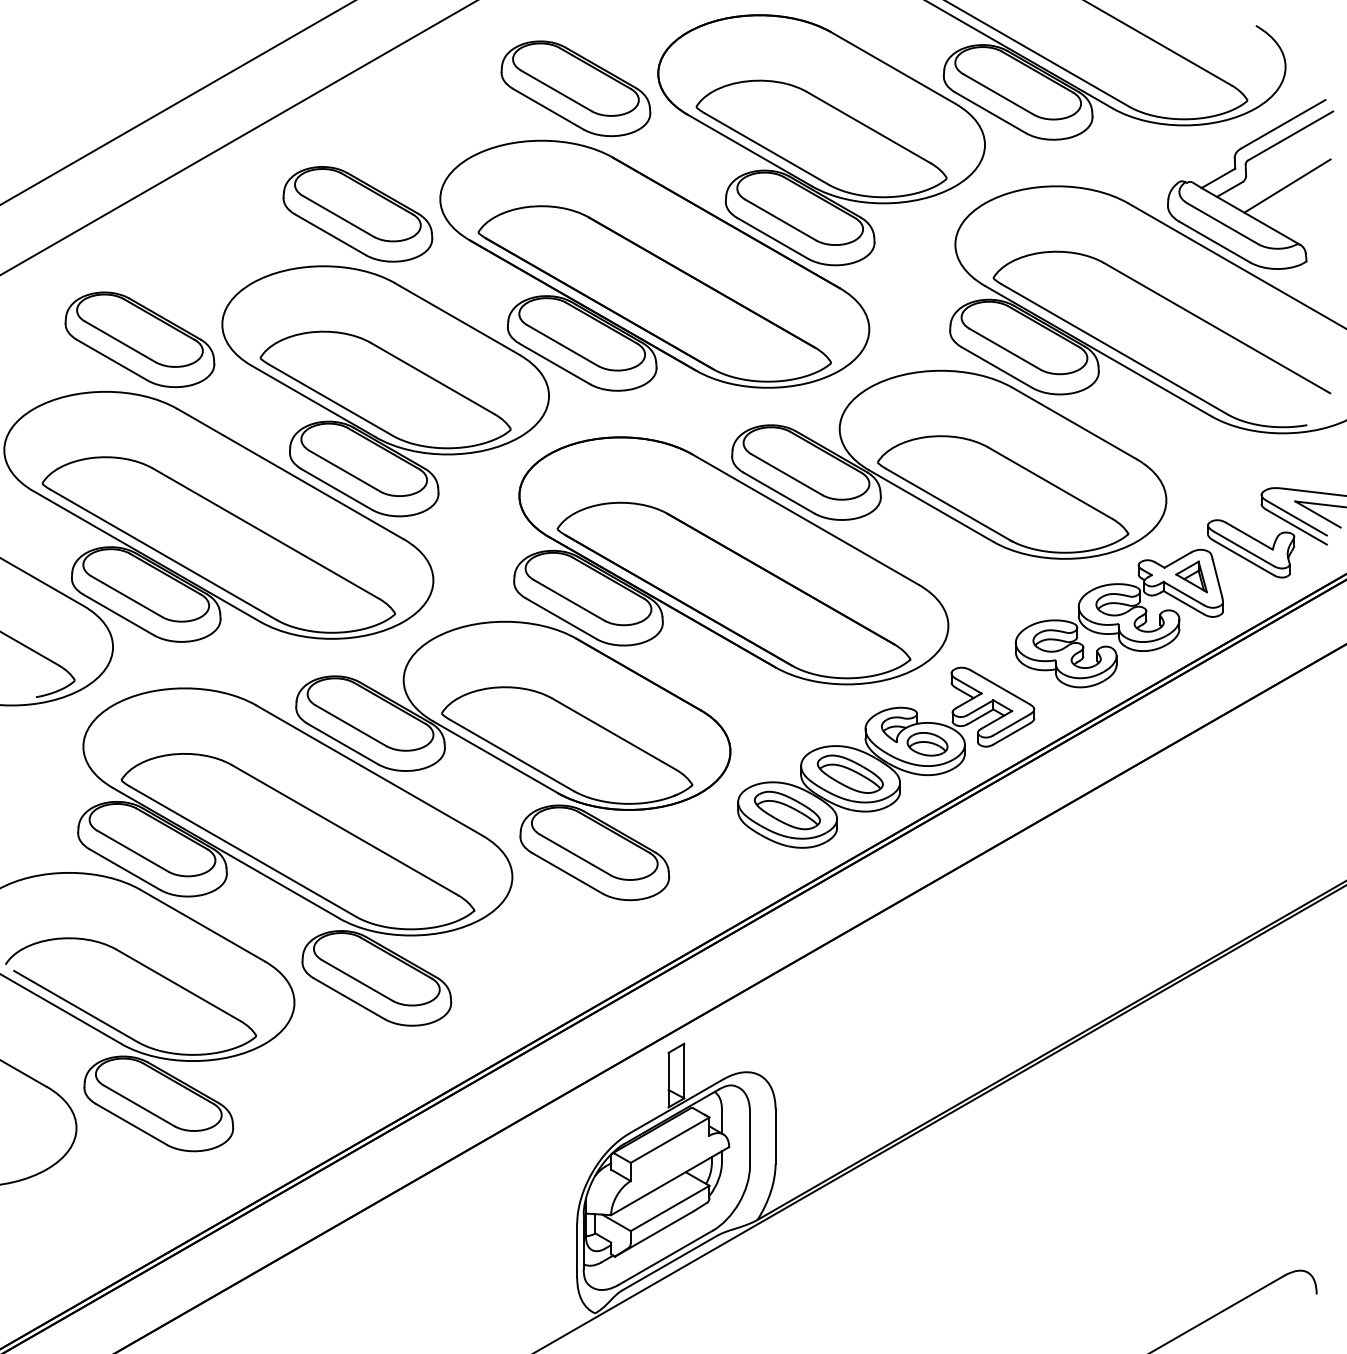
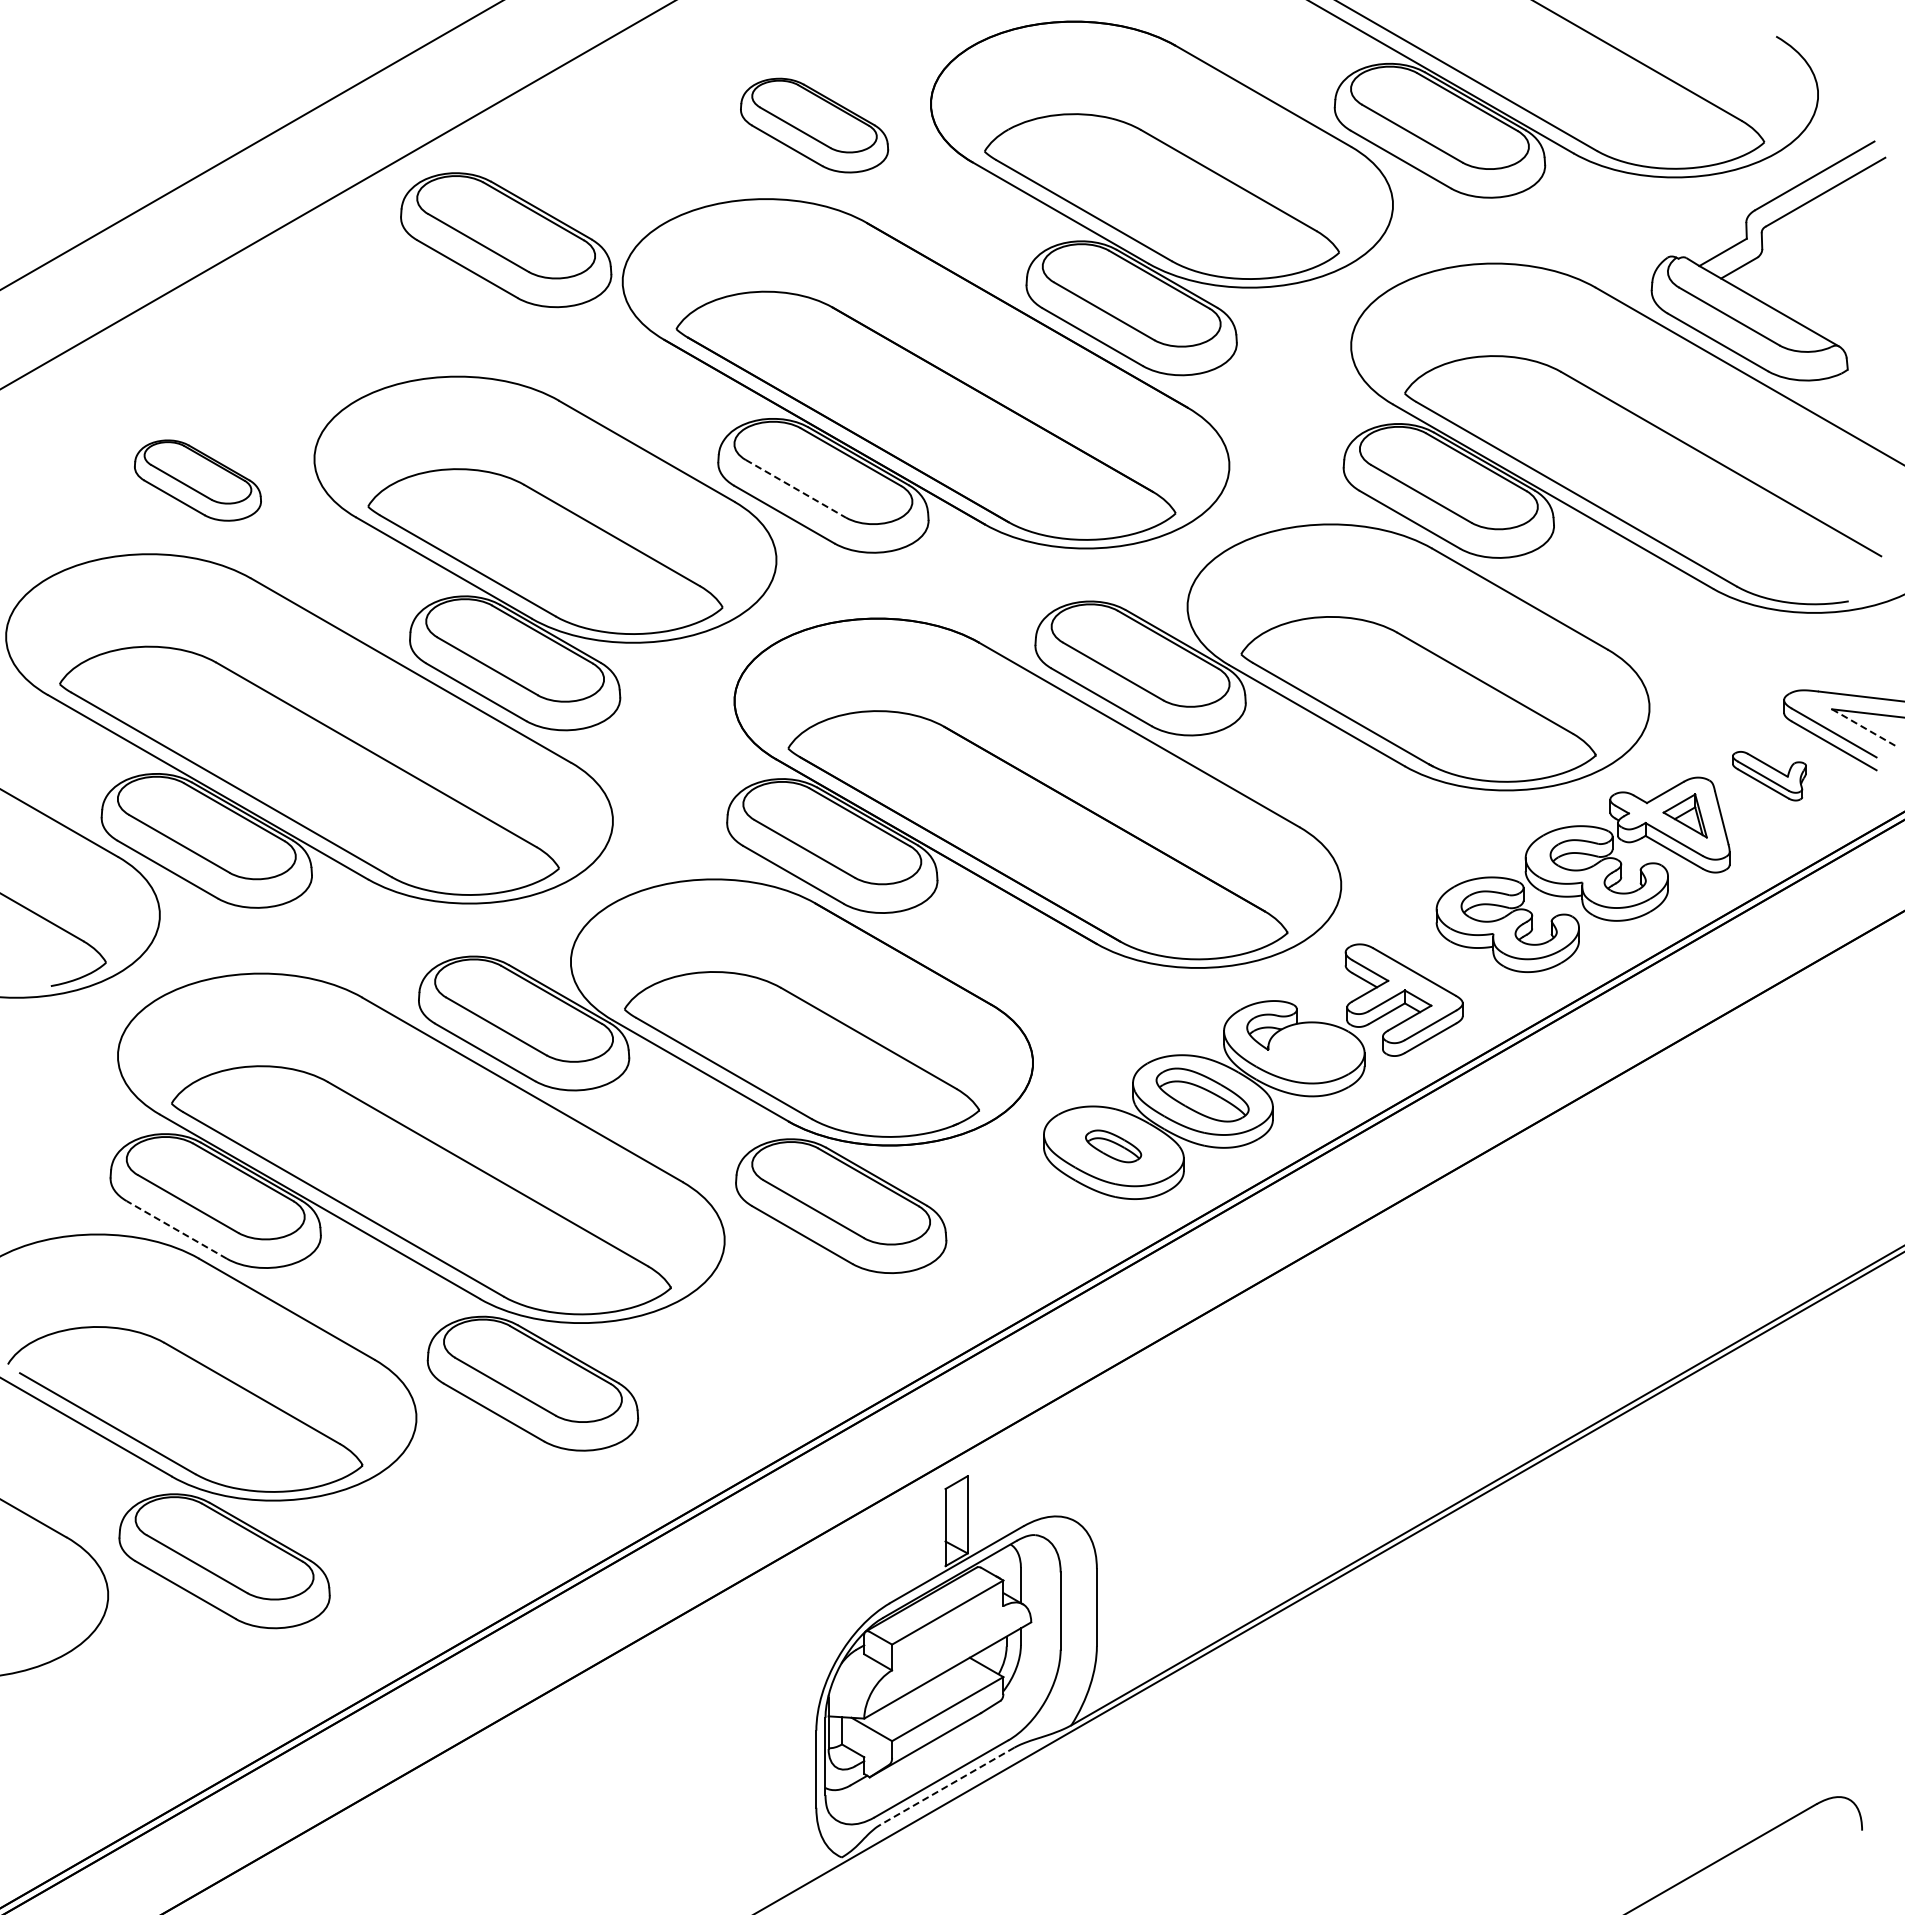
part: (575, 88) -> (814, 125), size x0.7
line: (1287, 185) -> (1820, 262), removed
part: (358, 214) -> (506, 240), moved
part: (139, 339) -> (197, 480), size x0.6
line: (562, 345) -> (795, 488), solid -> dashed
line: (1318, 514) -> (1864, 727), solid -> dashed
part: (1251, 548) -> (1769, 775), size x0.6
part: (927, 744) -> (1311, 1052), removed
part: (787, 810) -> (1113, 1146), size x0.6
line: (124, 869) -> (176, 1229), solid -> dashed
line: (669, 1263) -> (947, 1786), solid -> dashed

